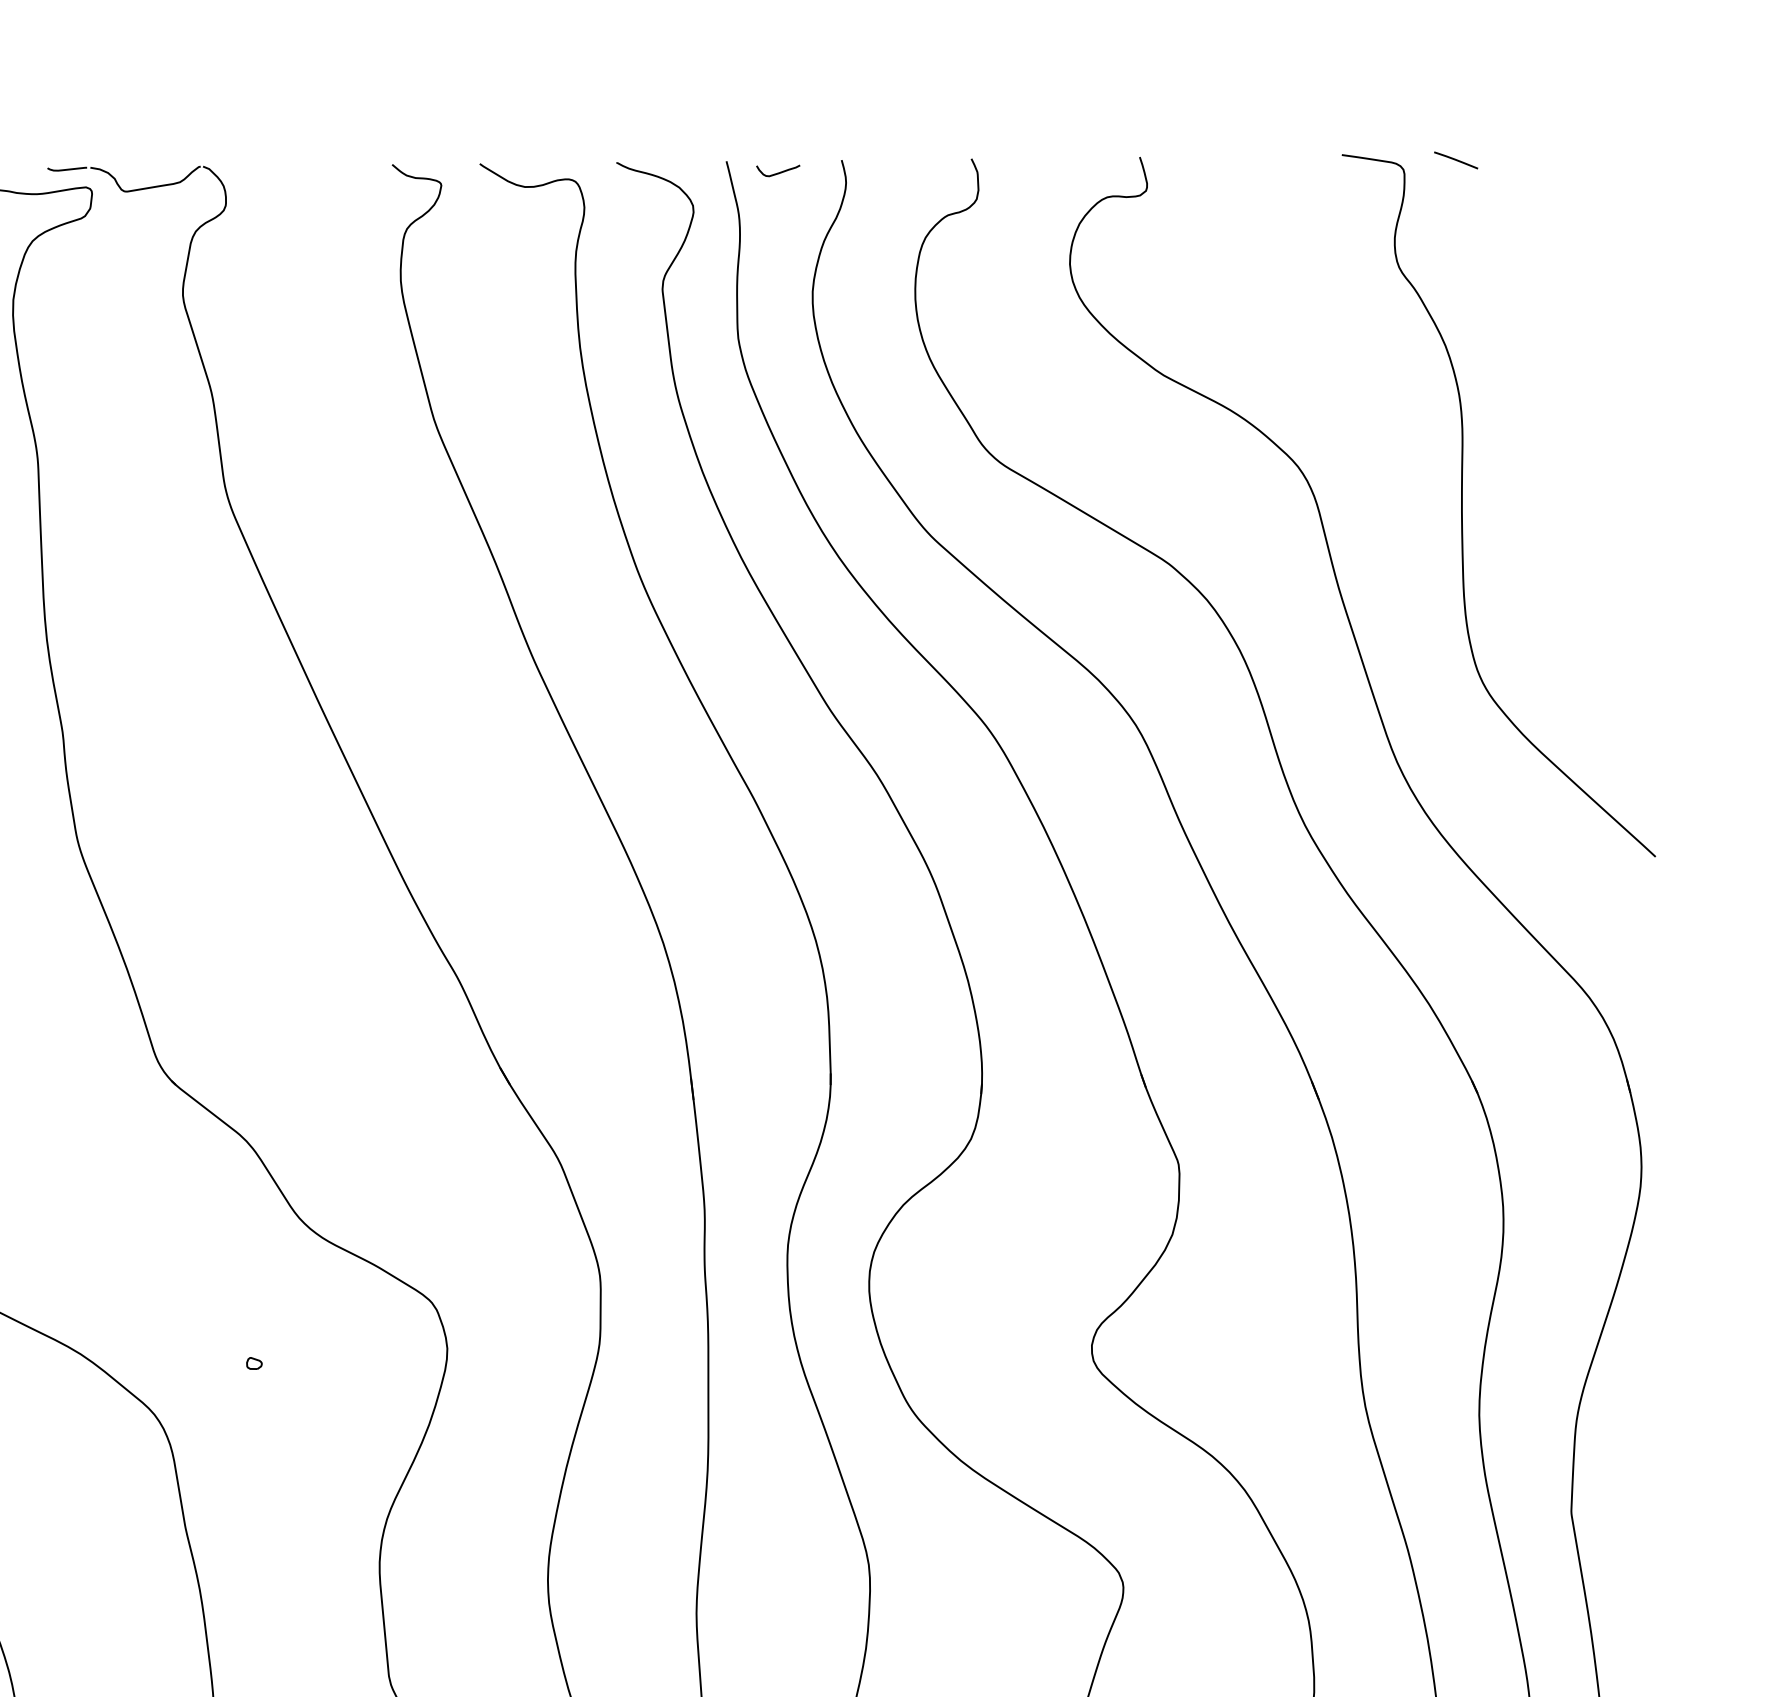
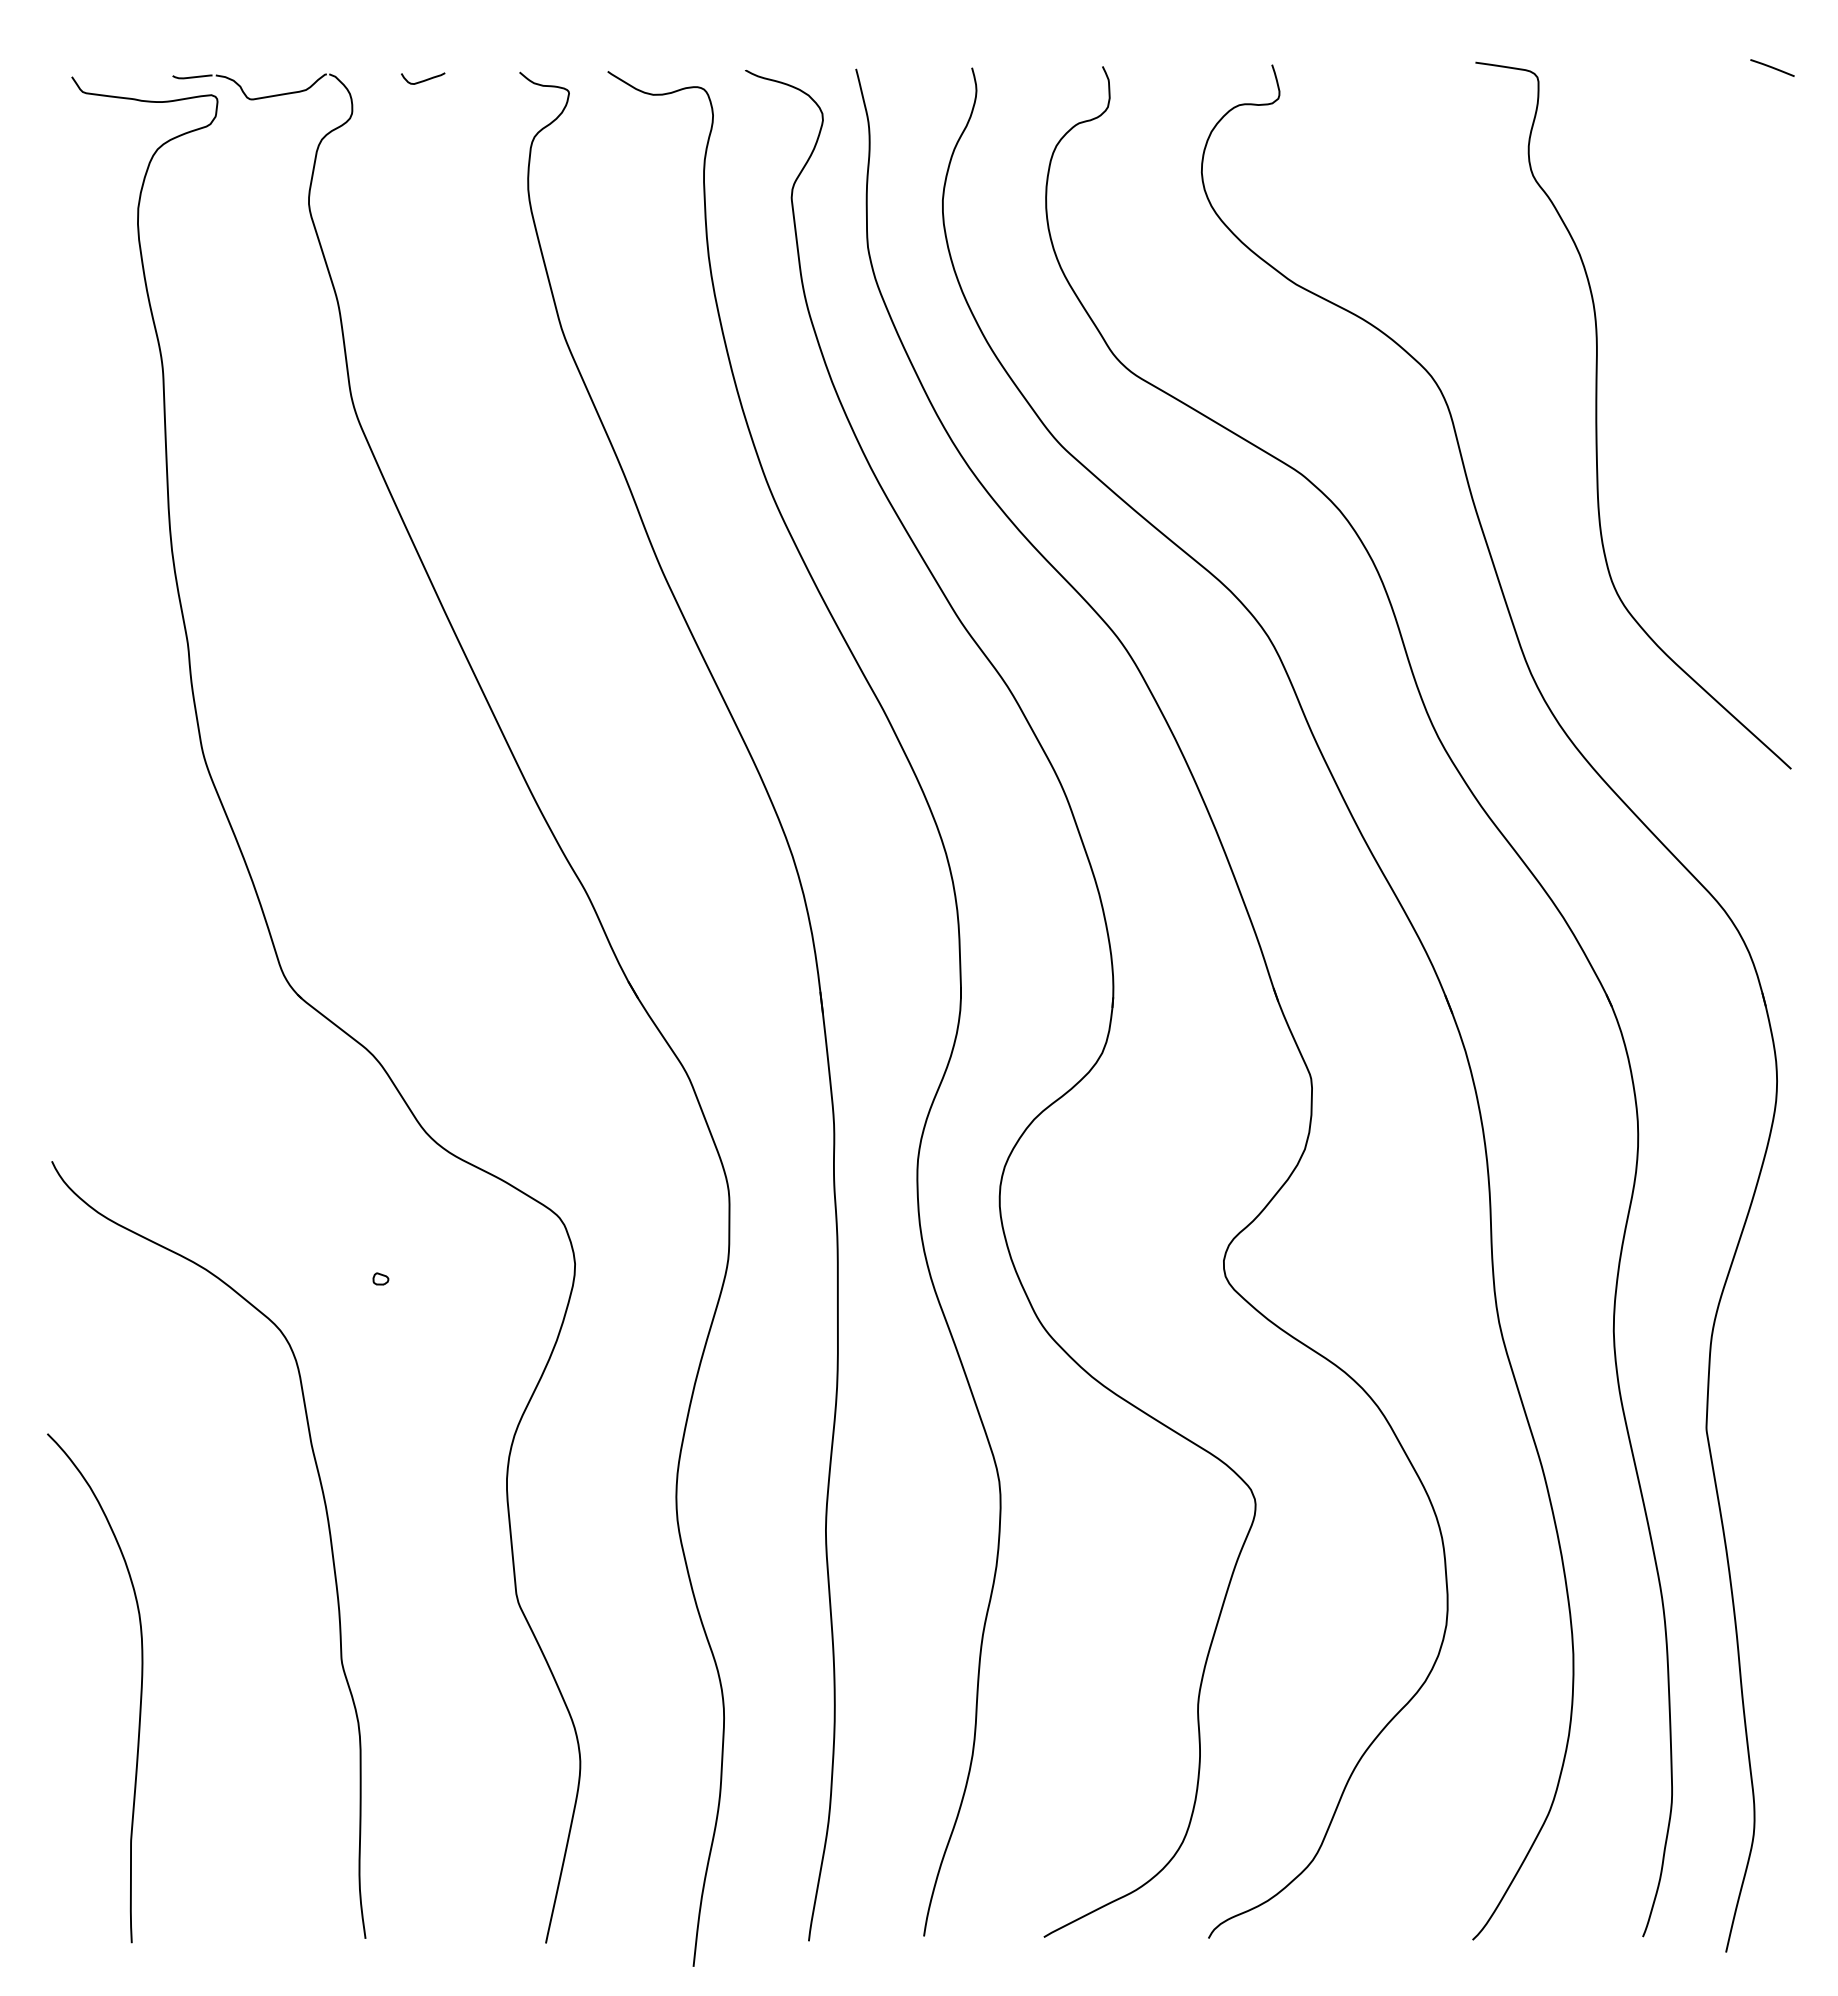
line: (1456, 159) -> (1772, 67), moved
curve: (779, 171) -> (424, 79), moved

